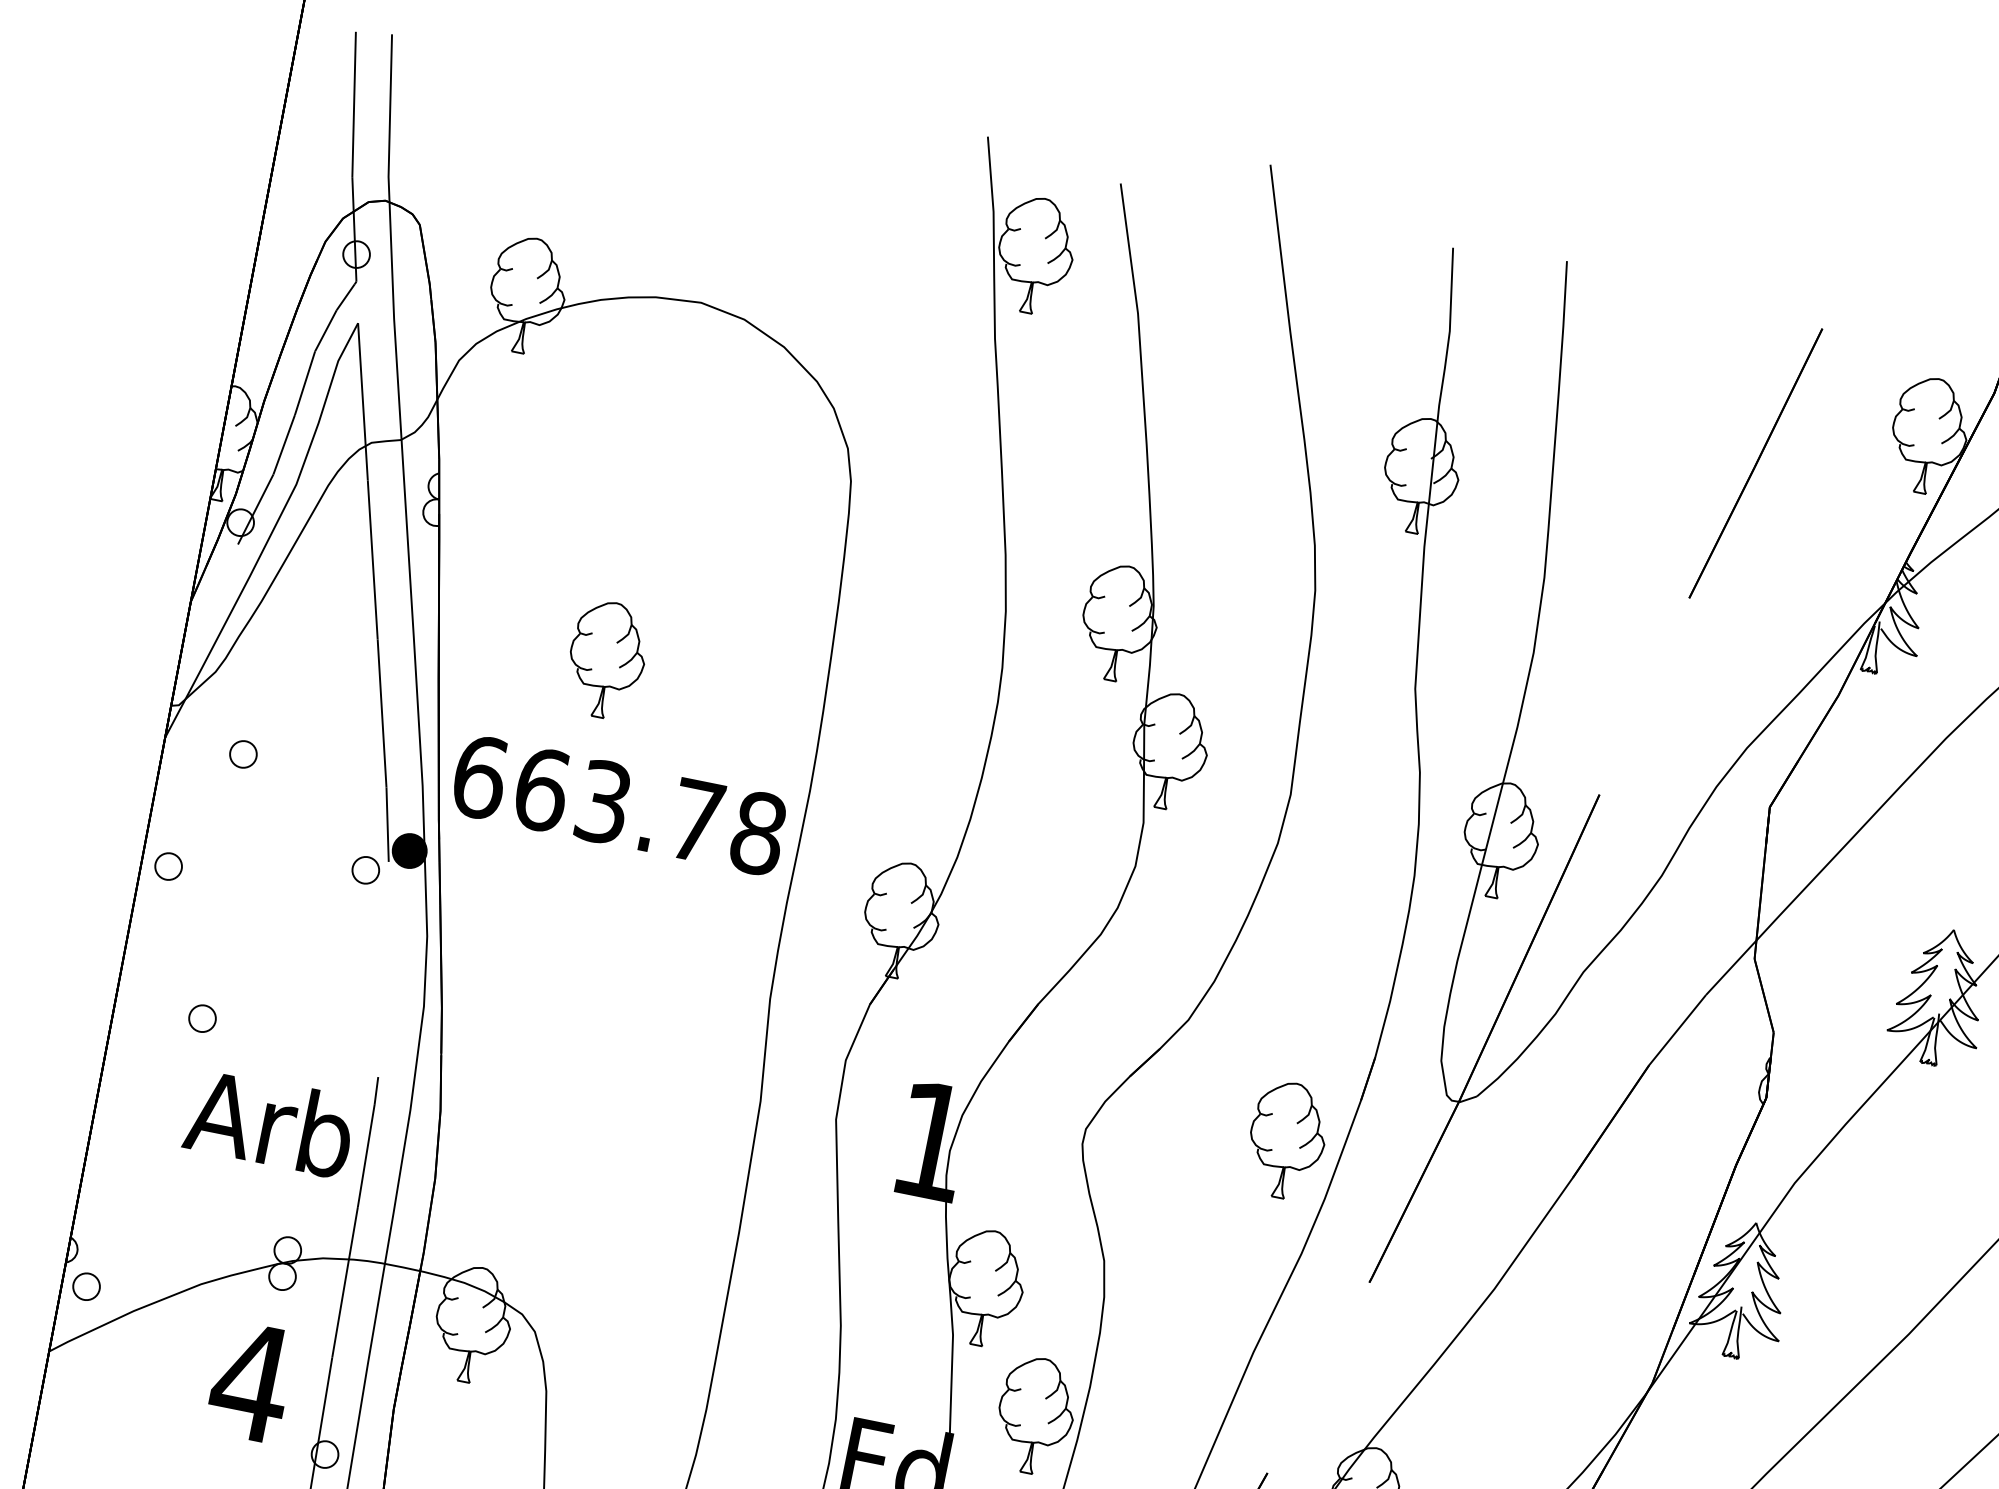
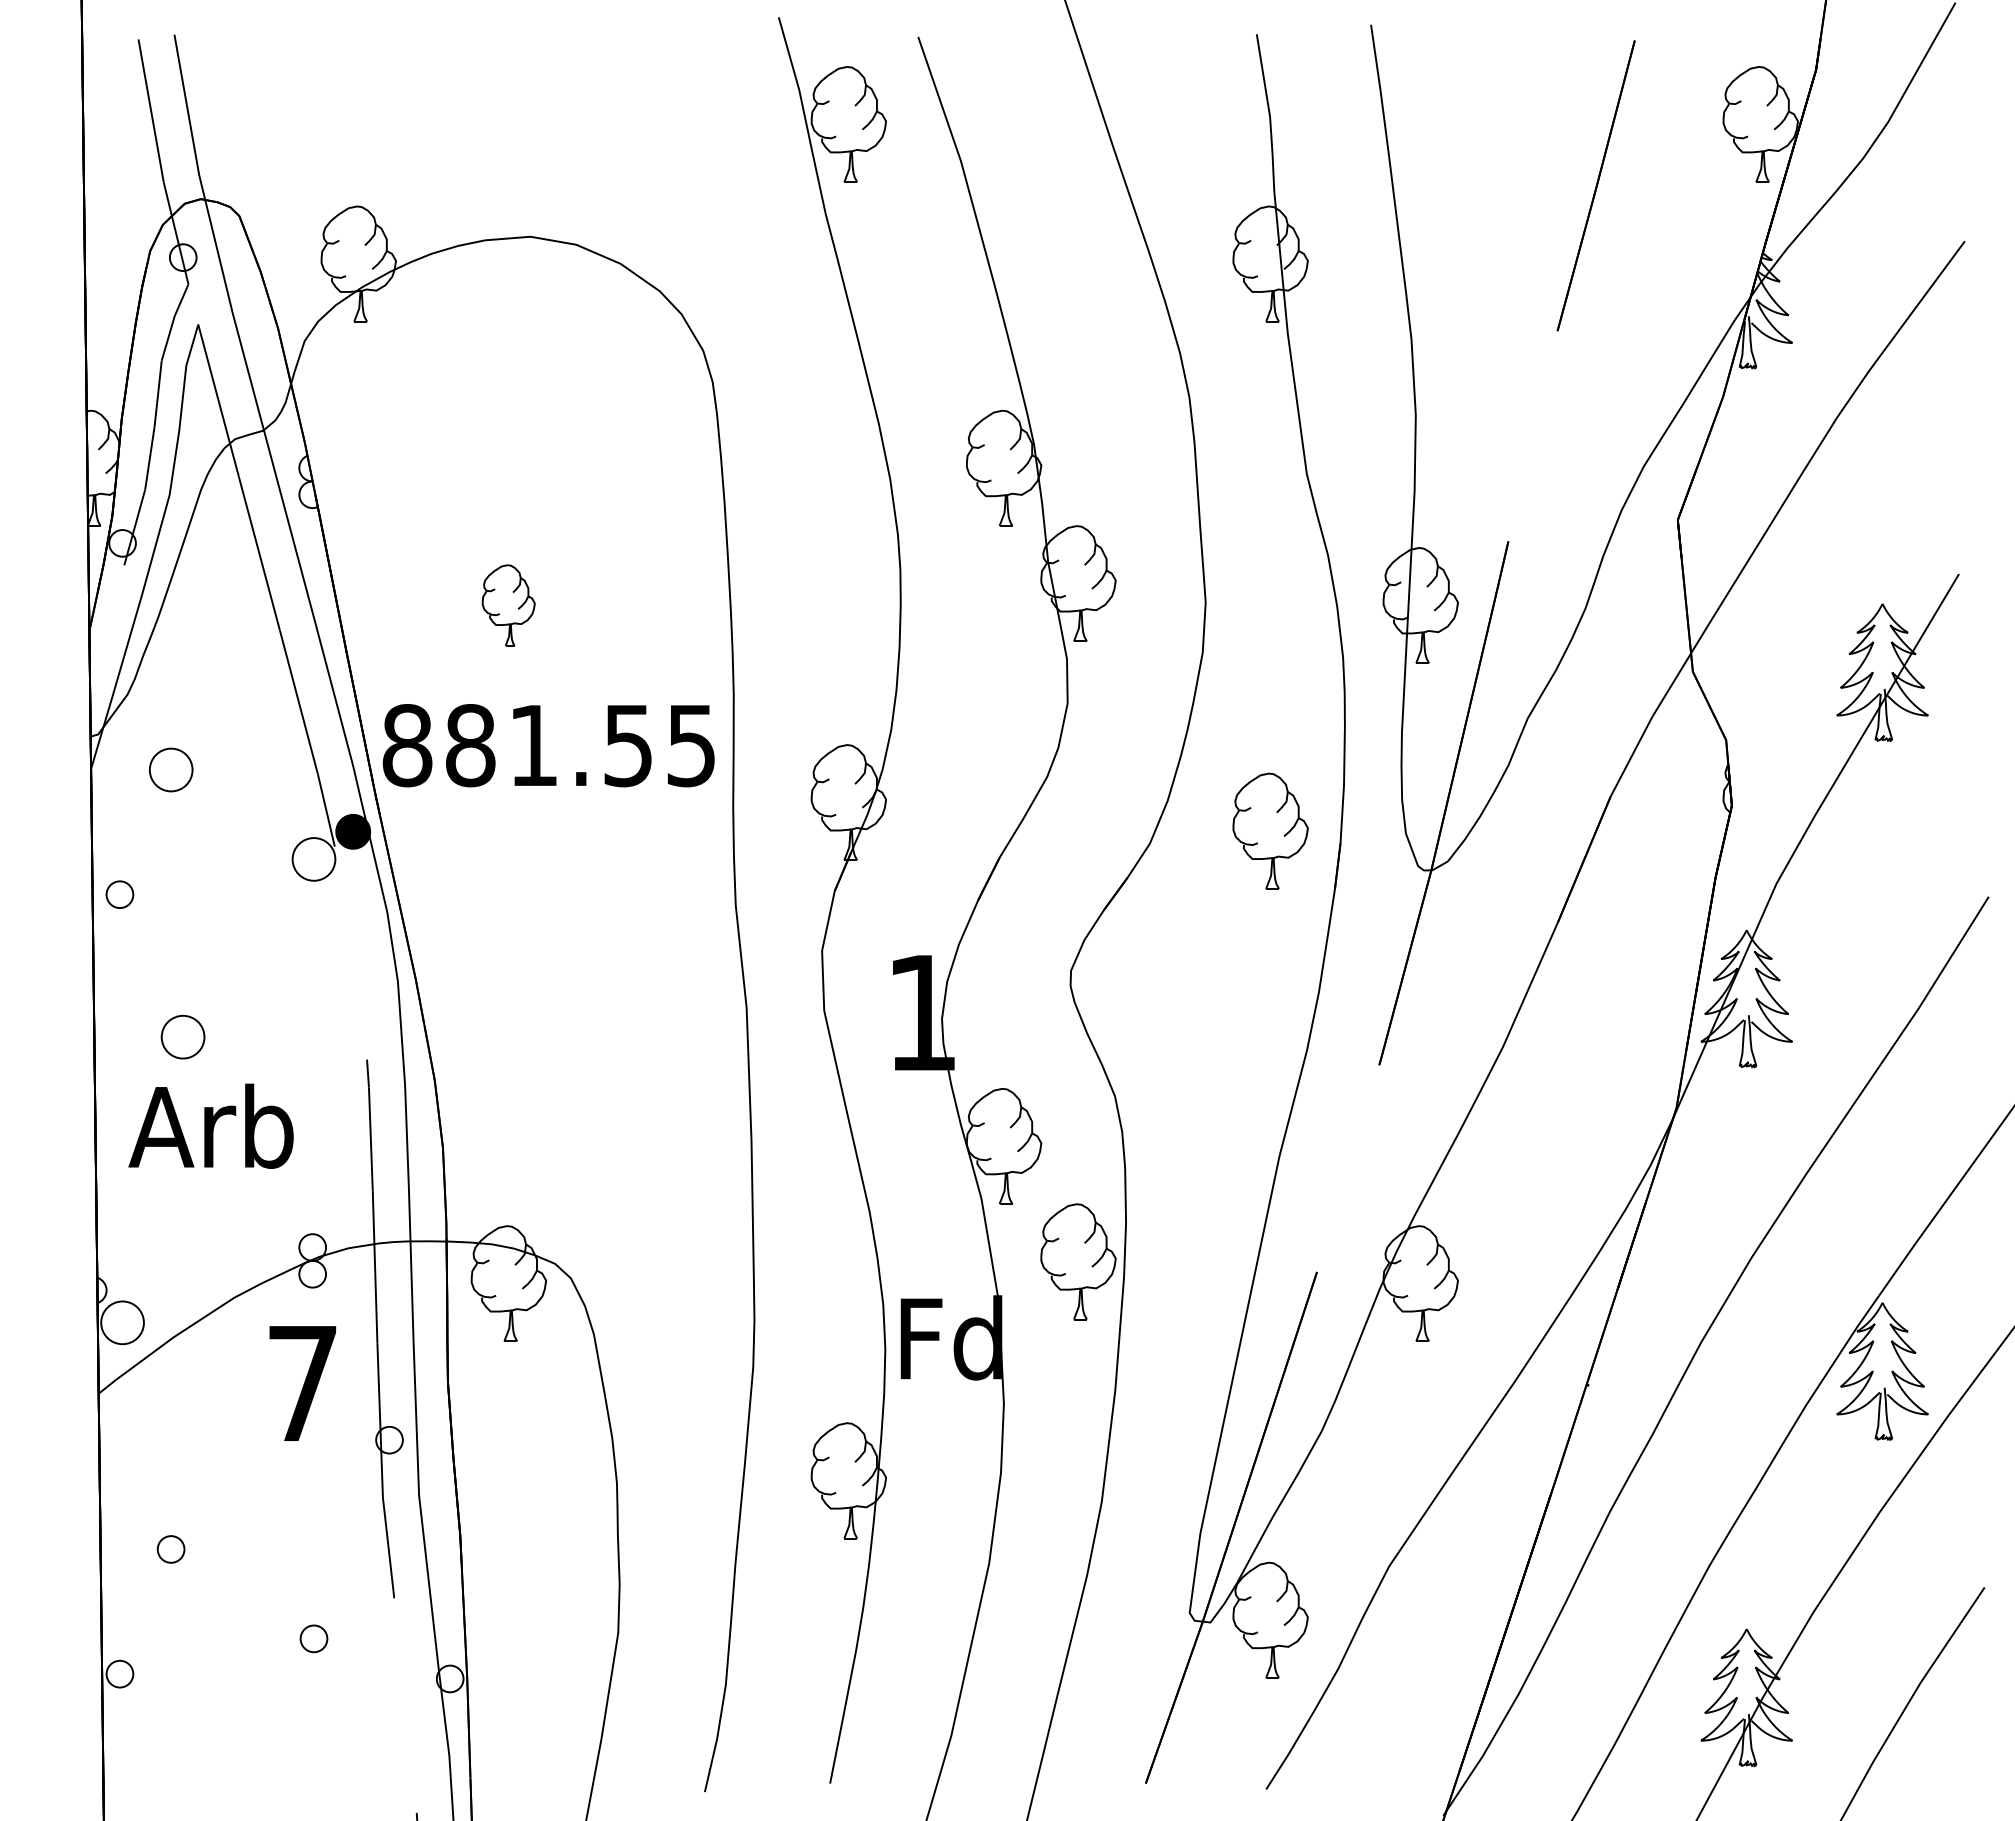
part: (606, 659) -> (508, 605), size x0.7
circle: (242, 753) -> (170, 769), size x1.6
text: (619, 805) -> (549, 745), 663.78 -> 881.55
circle: (365, 870) -> (313, 859), size x1.6
circle: (202, 1018) -> (183, 1036), size x1.6
text: (269, 1122) -> (210, 1125), moved
part: (1287, 1139) -> (1270, 830), moved
circle: (86, 1286) -> (122, 1322), size x1.6
text: (250, 1381) -> (302, 1383), 4 -> 7

